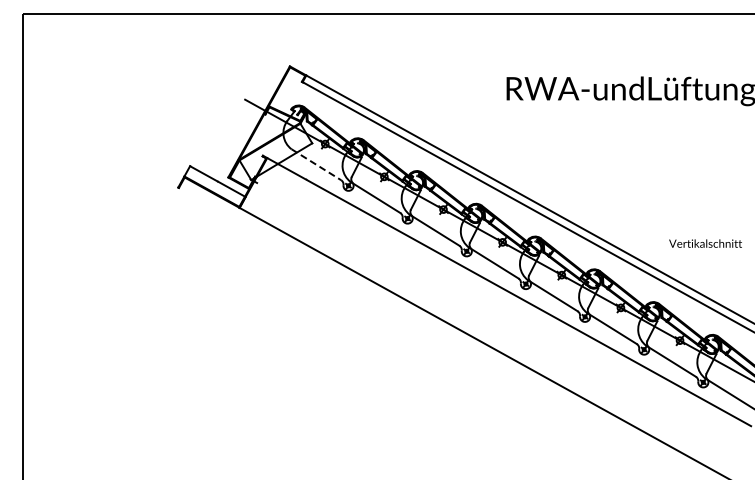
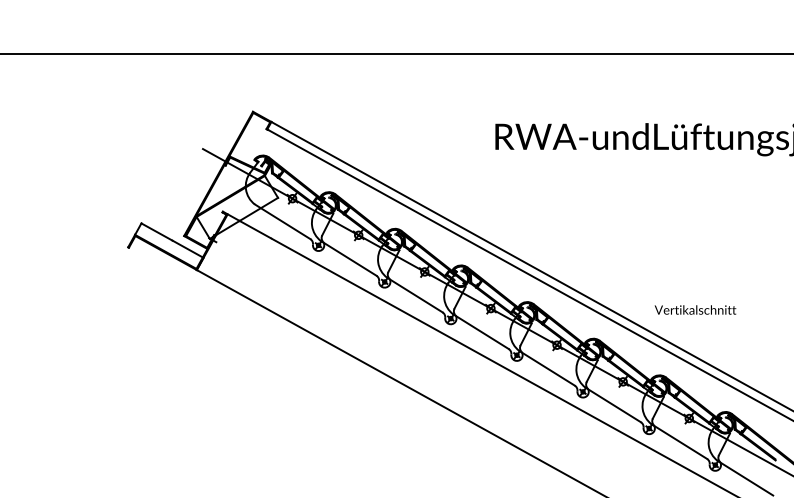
line: (316, 164) -> (282, 221), dashed -> solid
text: (705, 243) -> (695, 309), moved

